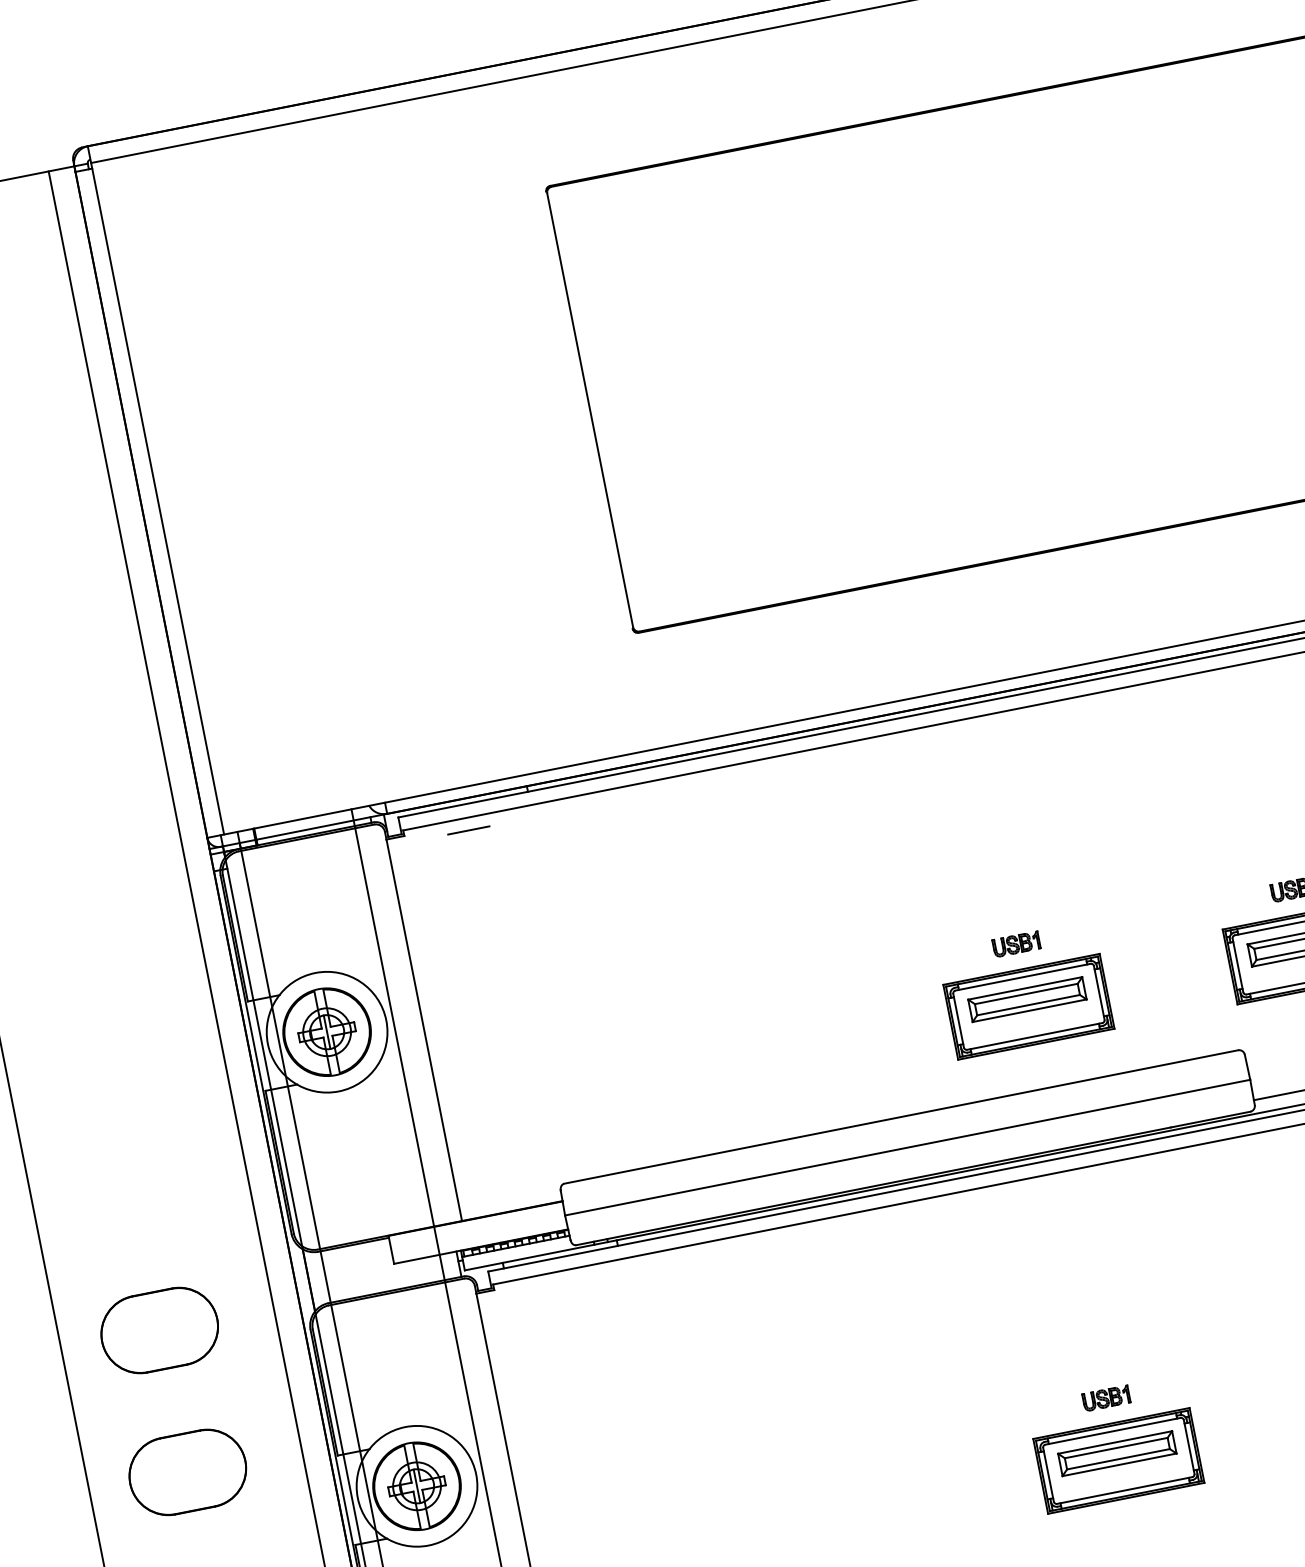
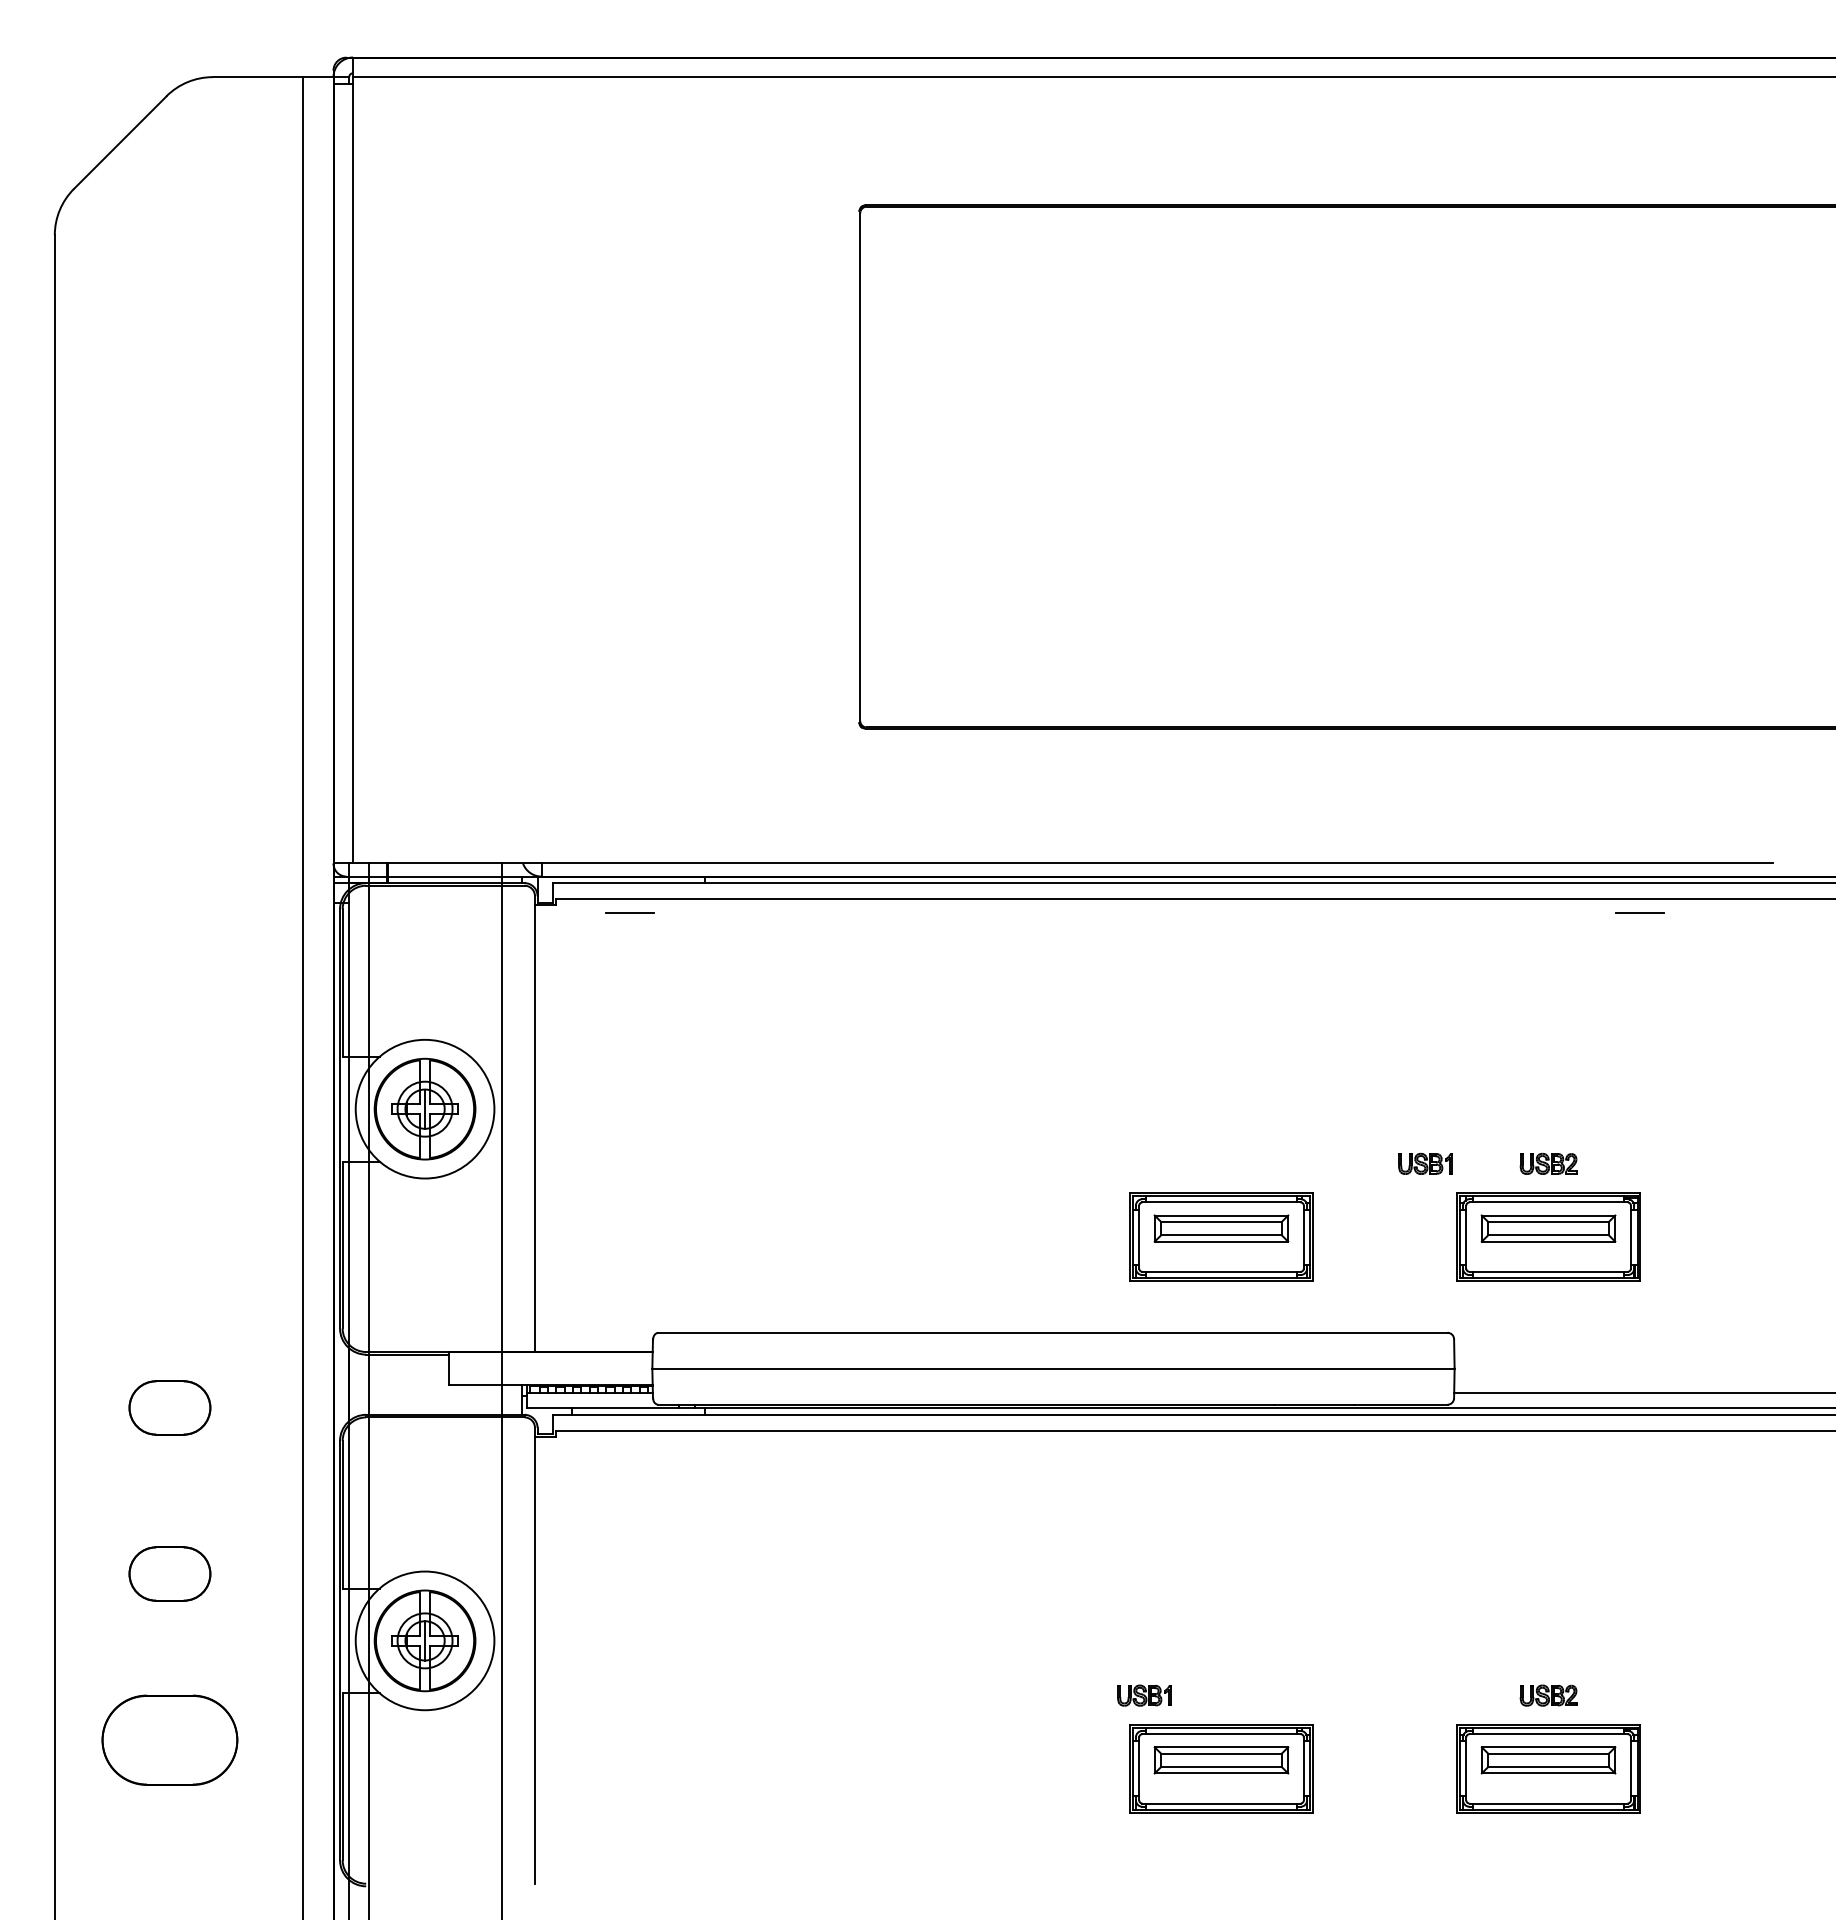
part: (1016, 943) -> (1425, 1163), moved
part: (159, 1330) -> (169, 1407), size x0.6
part: (1106, 1398) -> (1144, 1695), moved
part: (187, 1471) -> (169, 1573), size x0.6

